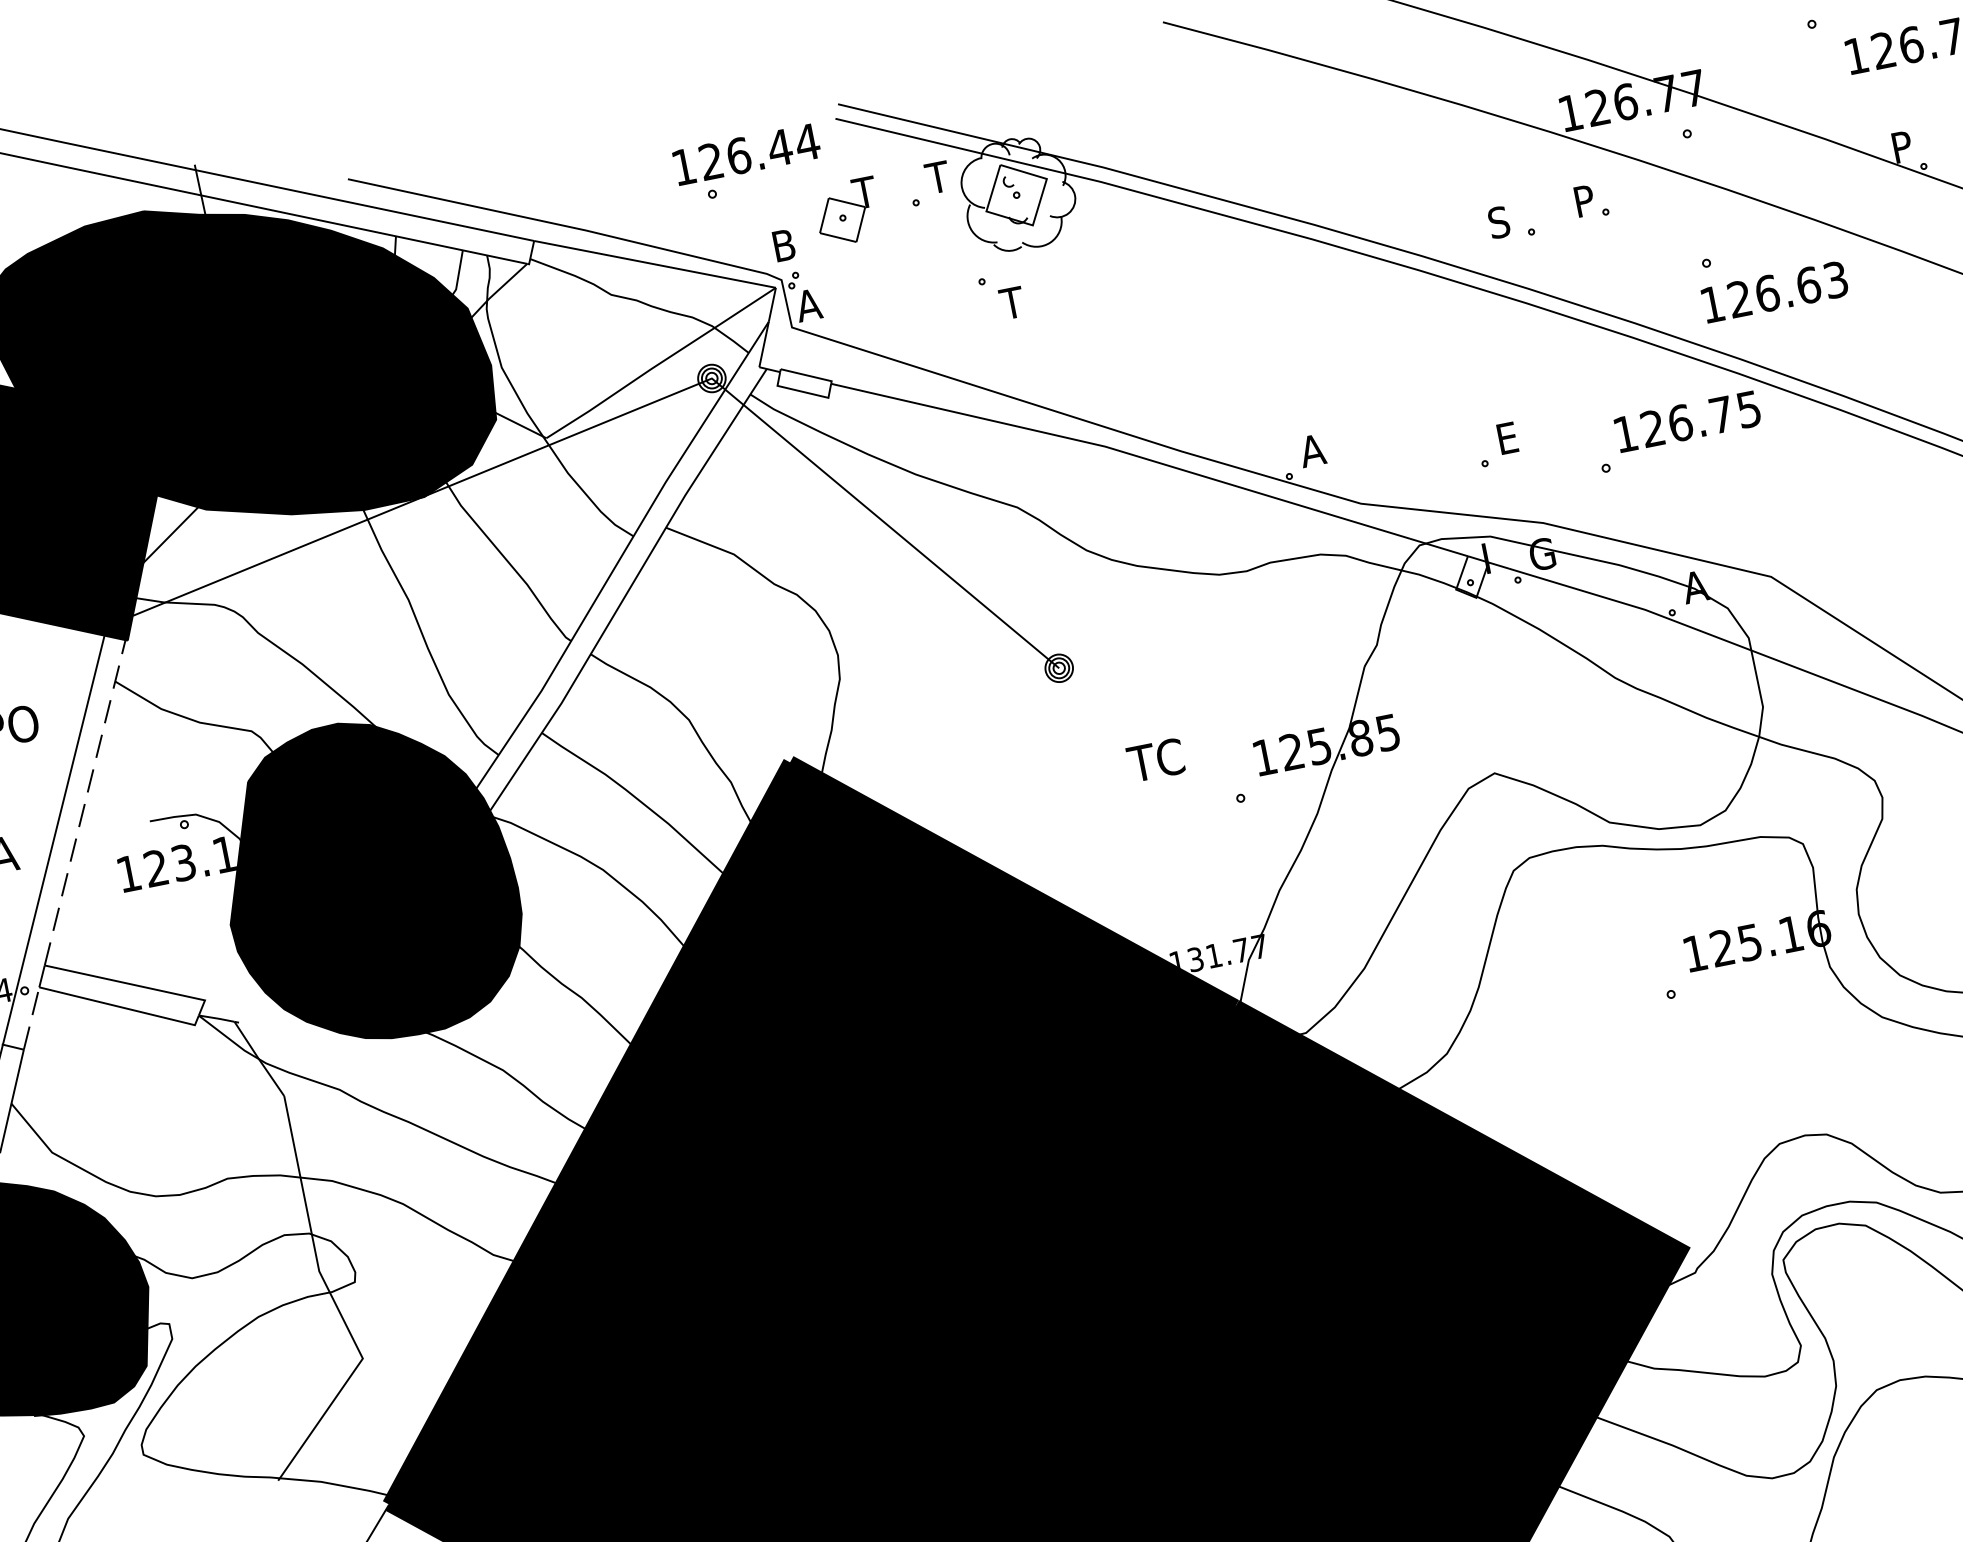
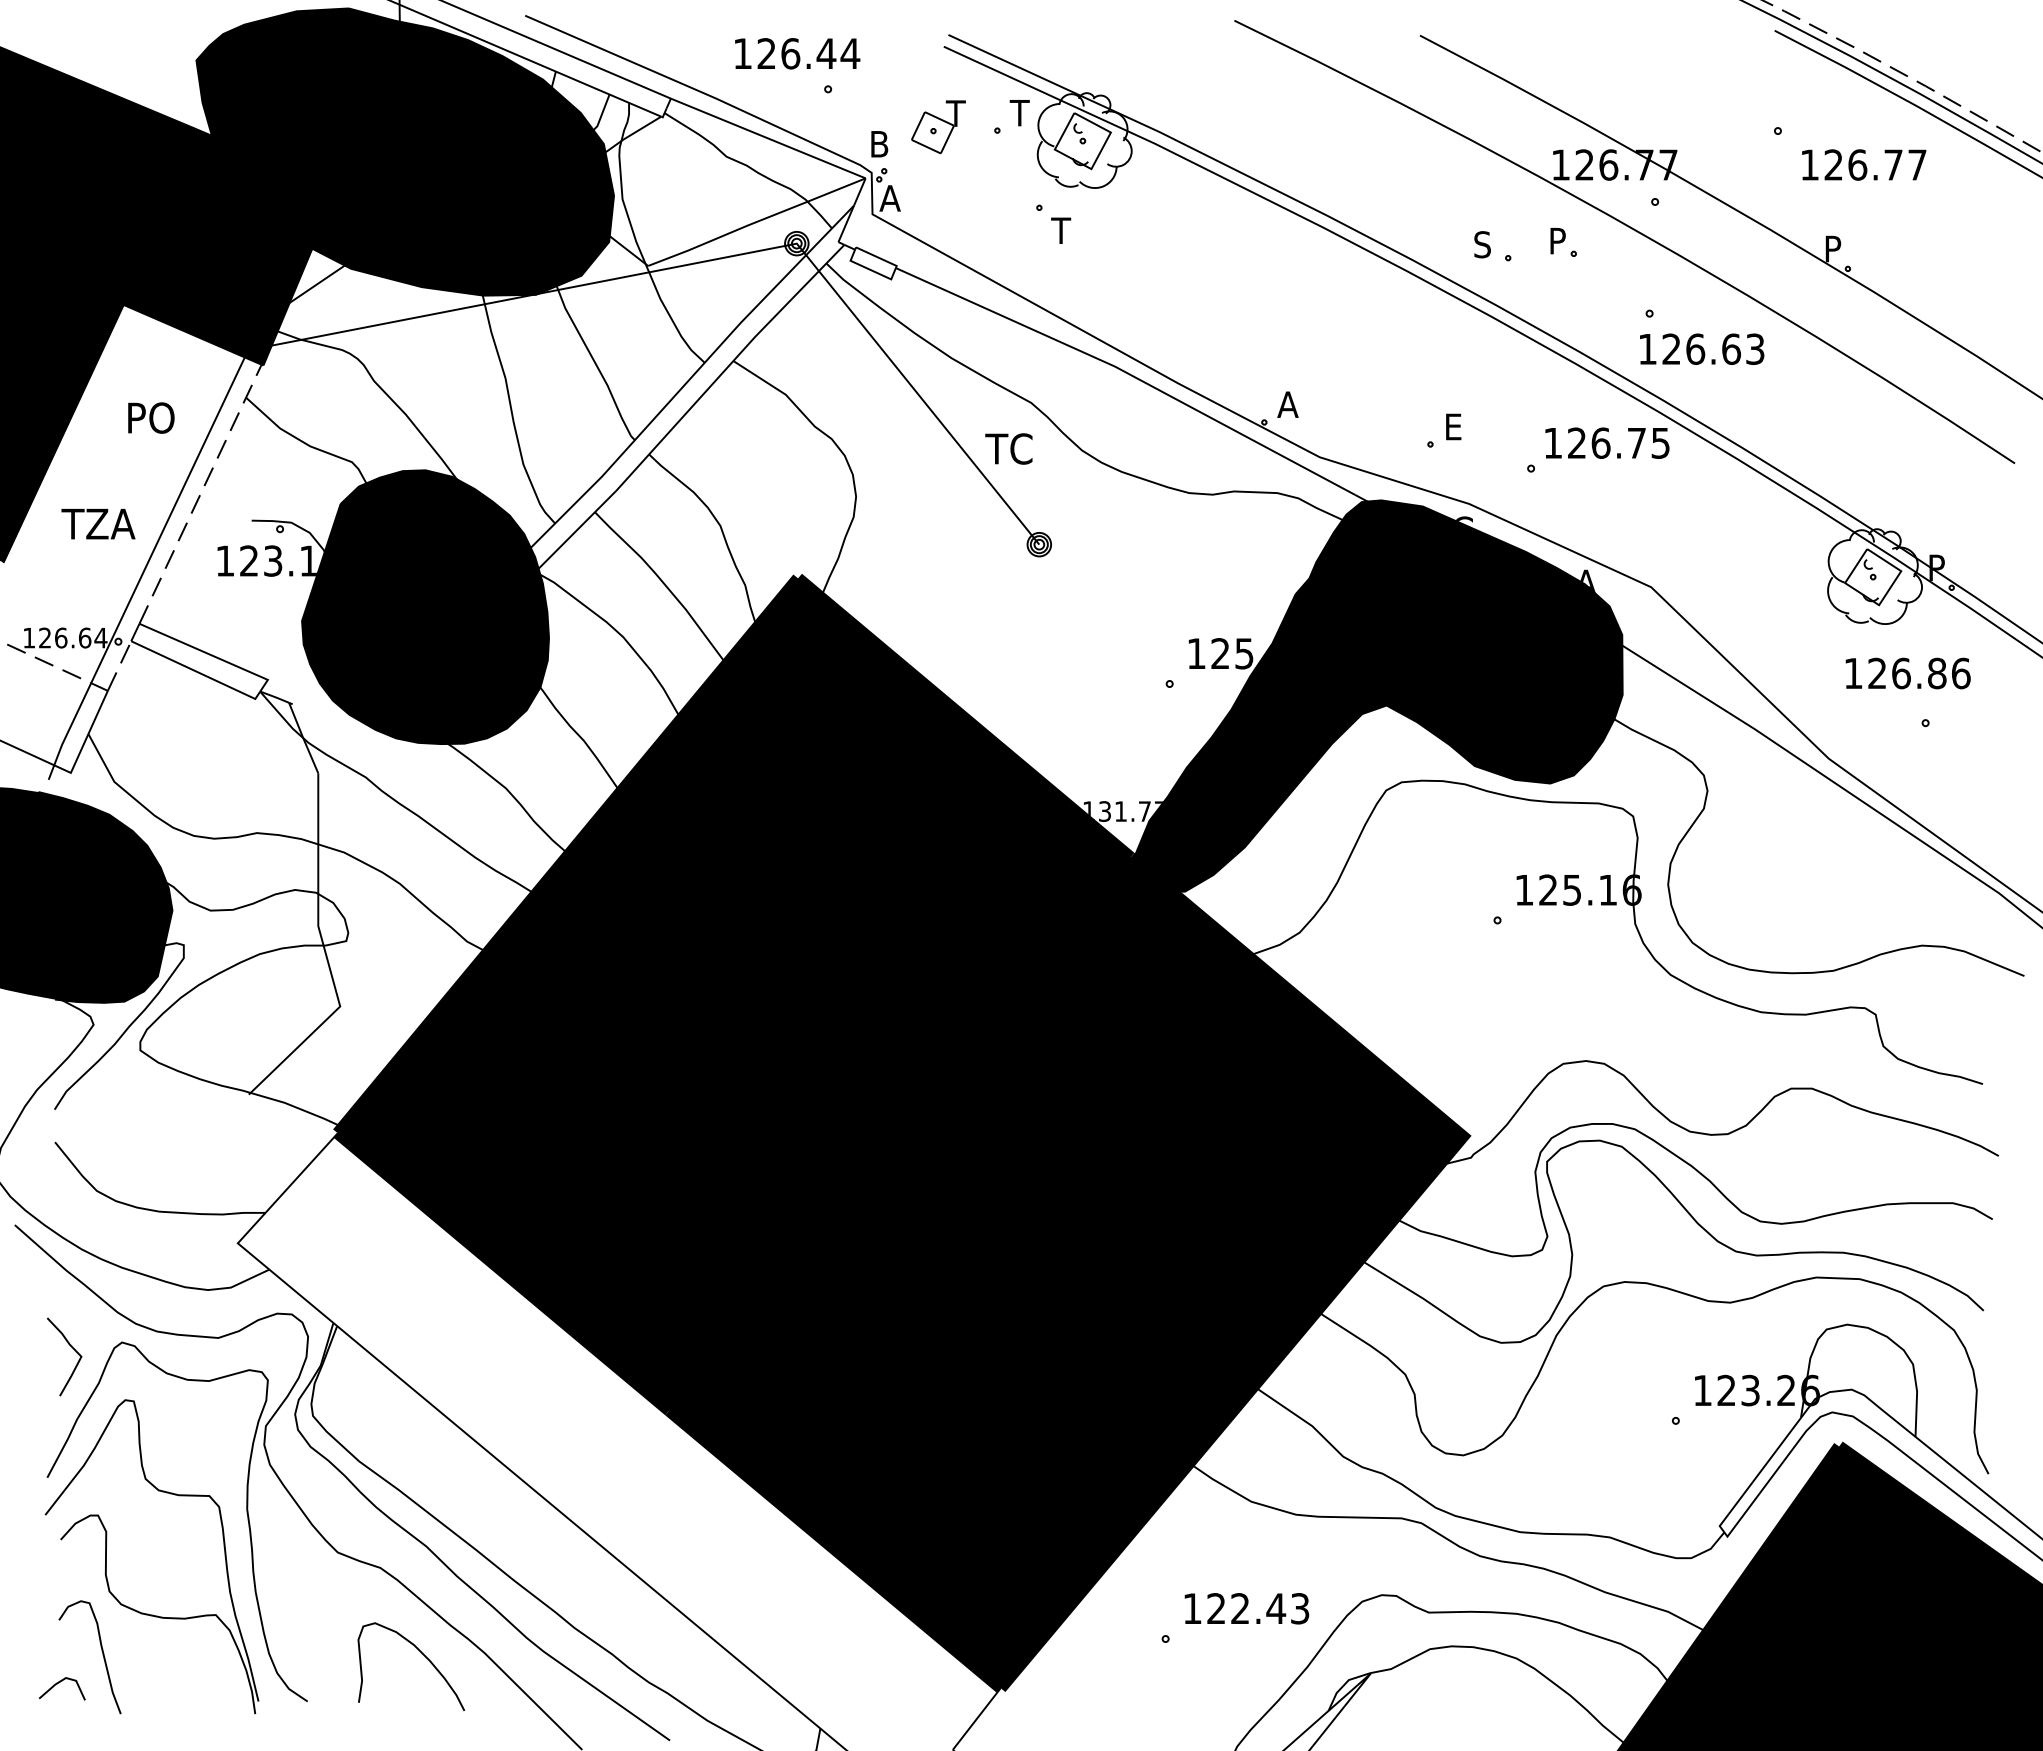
text: (746, 154) -> (797, 53), moved
text: (1155, 759) -> (1008, 448), moved
fill: (1483, 764) -> (1378, 696), added

